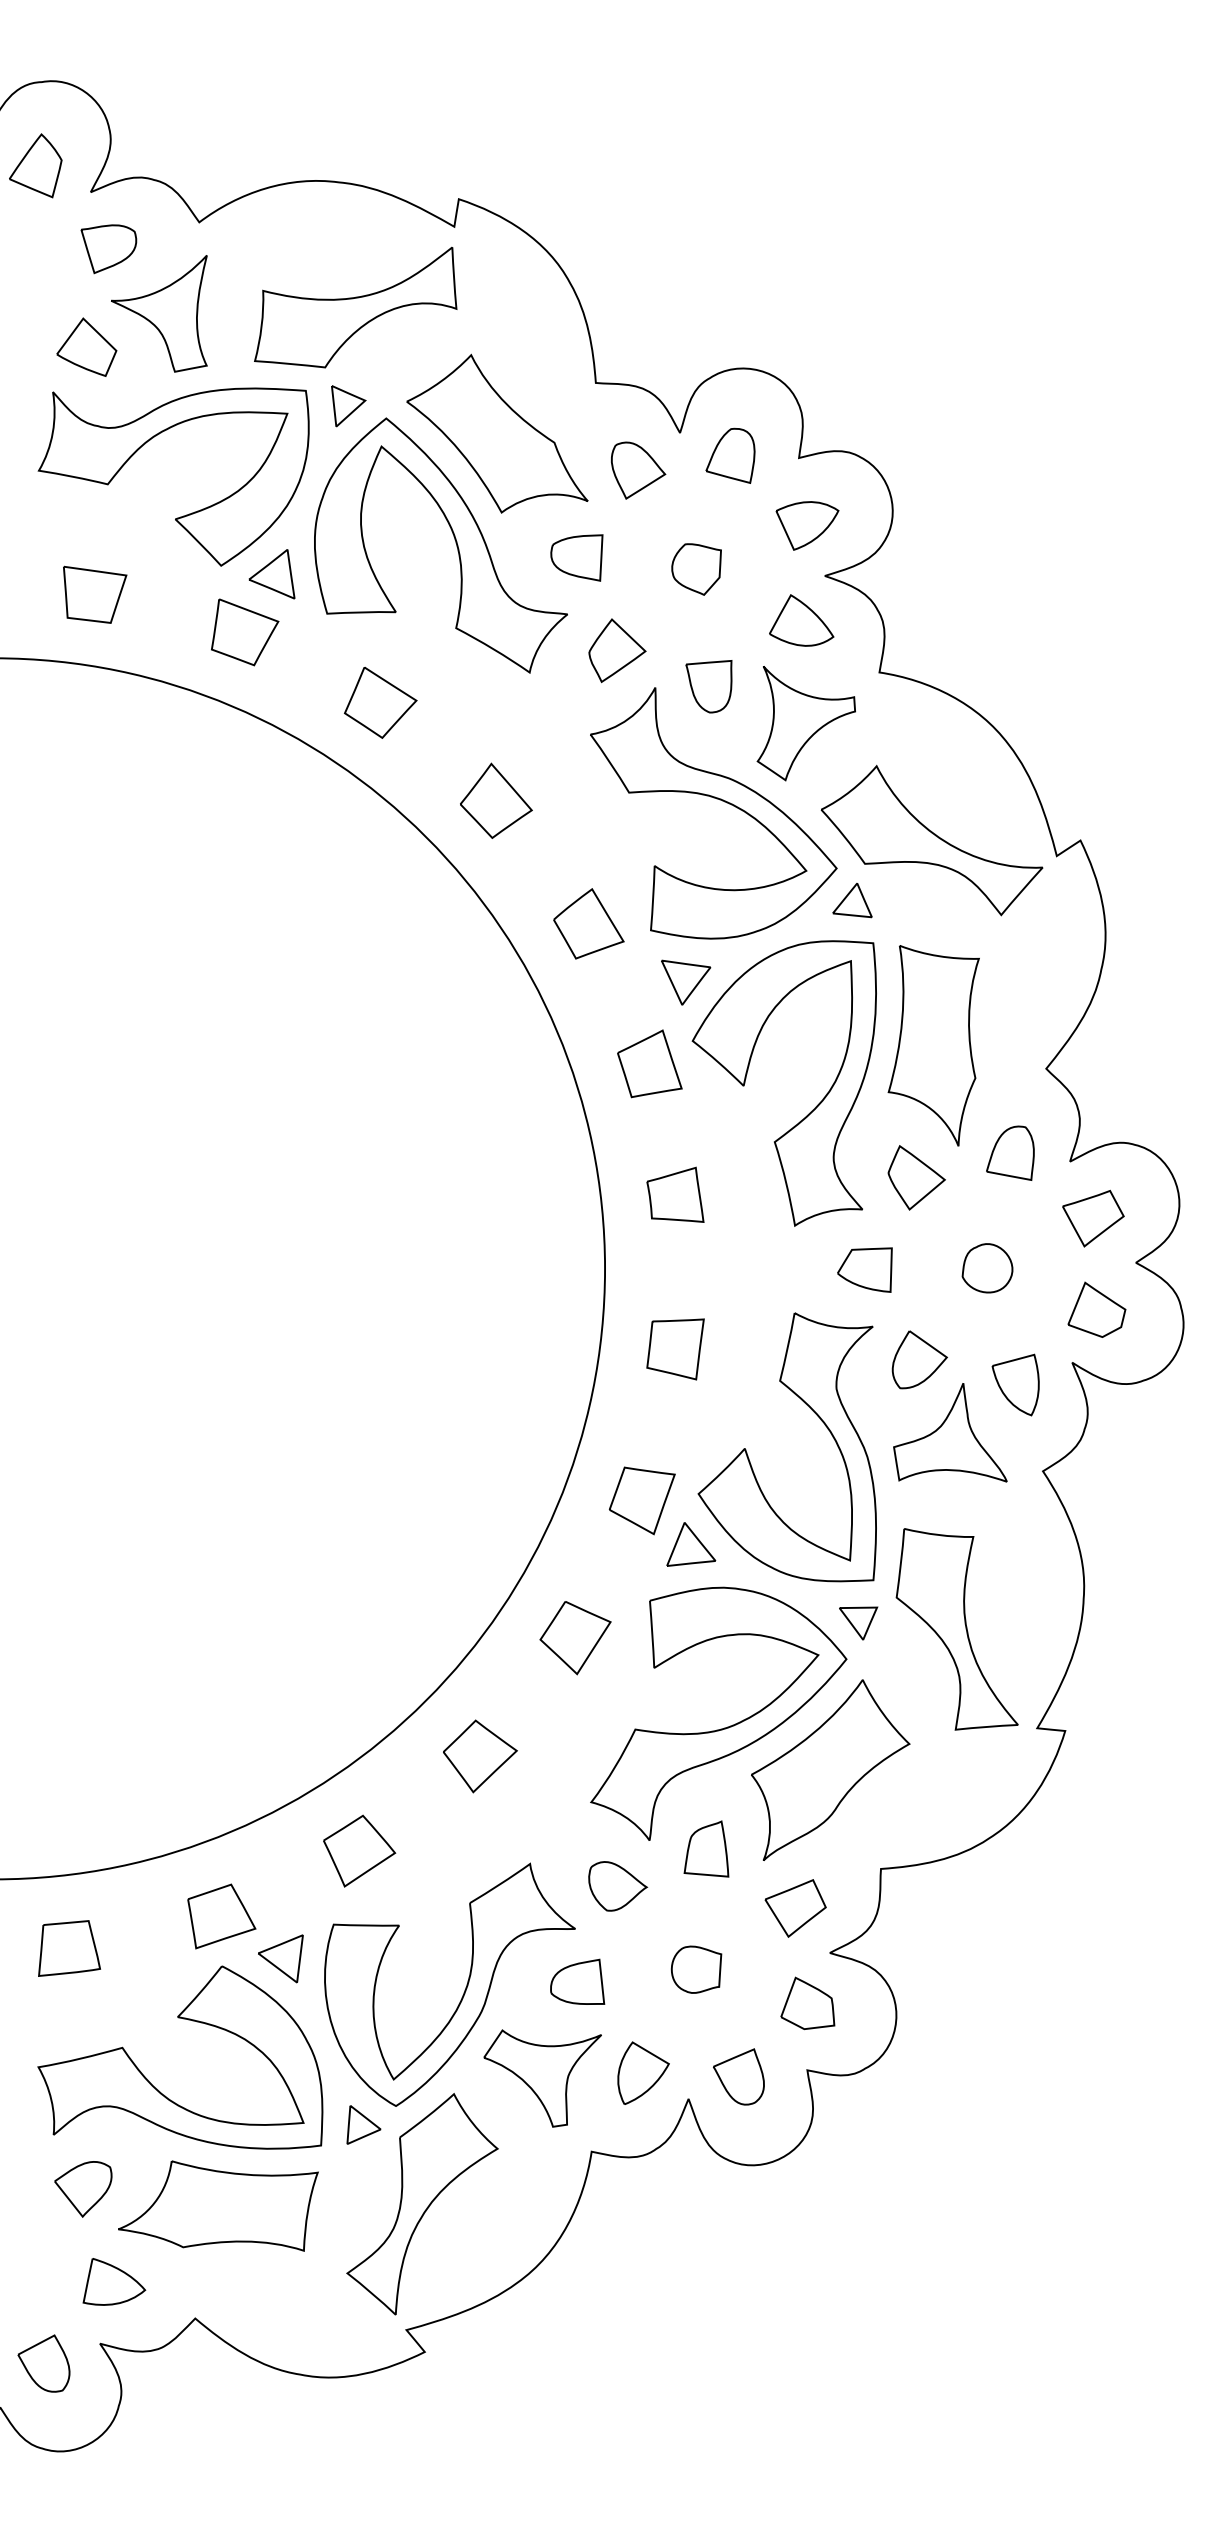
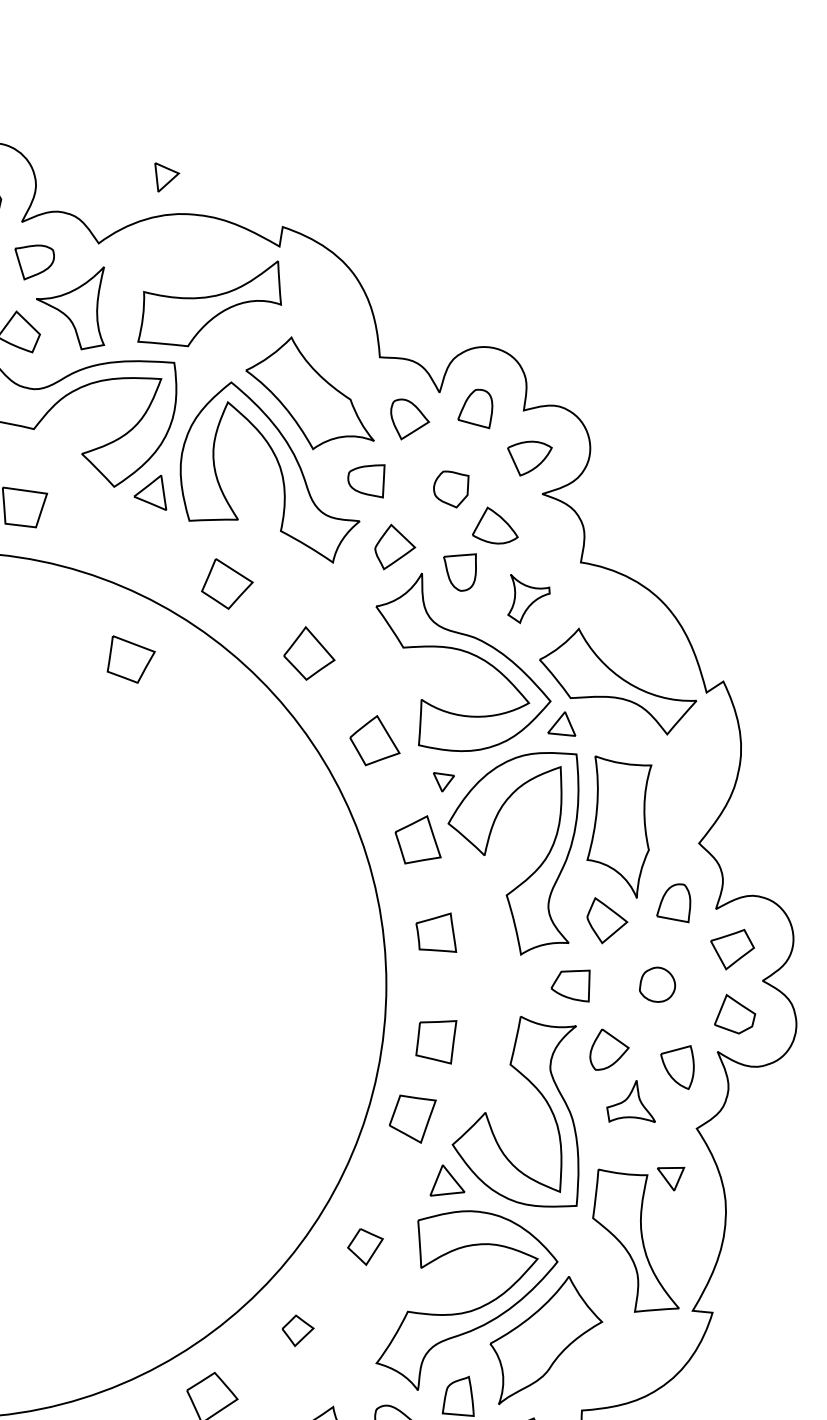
part: (348, 406) -> (166, 177), moved
part: (801, 620) -> (495, 525), moved
part: (245, 632) -> (131, 659), moved
part: (805, 723) -> (528, 598), size x0.6
part: (686, 982) -> (444, 782), size x0.6
part: (950, 1432) -> (631, 1101), size x0.6
part: (641, 1500) -> (412, 1118), moved
part: (858, 1623) -> (670, 1179), moved
part: (575, 1638) -> (365, 1247), size x0.7
part: (480, 1756) -> (298, 1330), size x0.6

